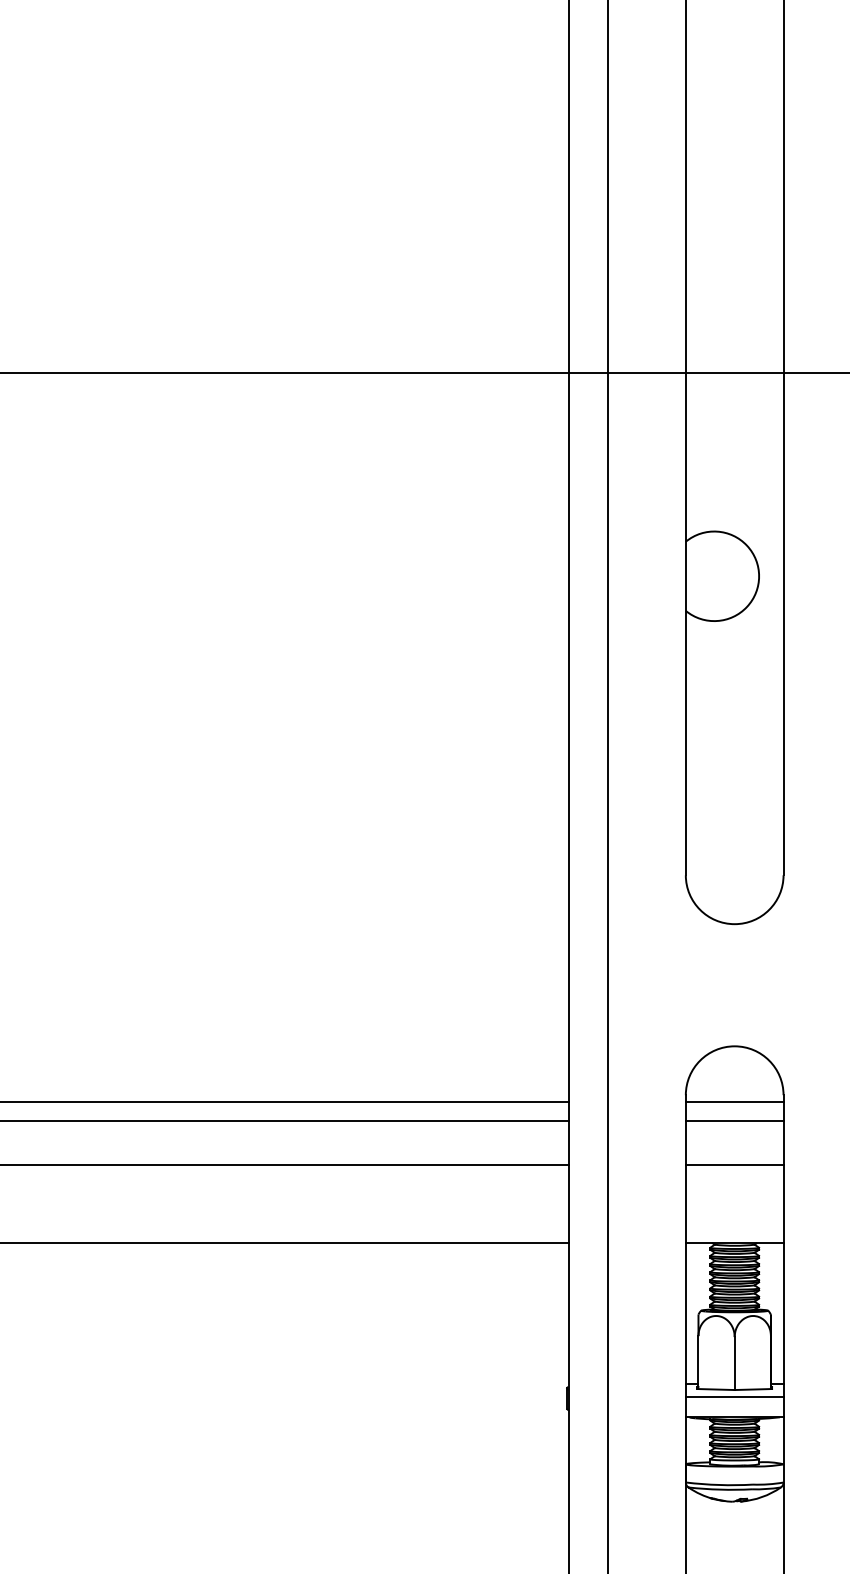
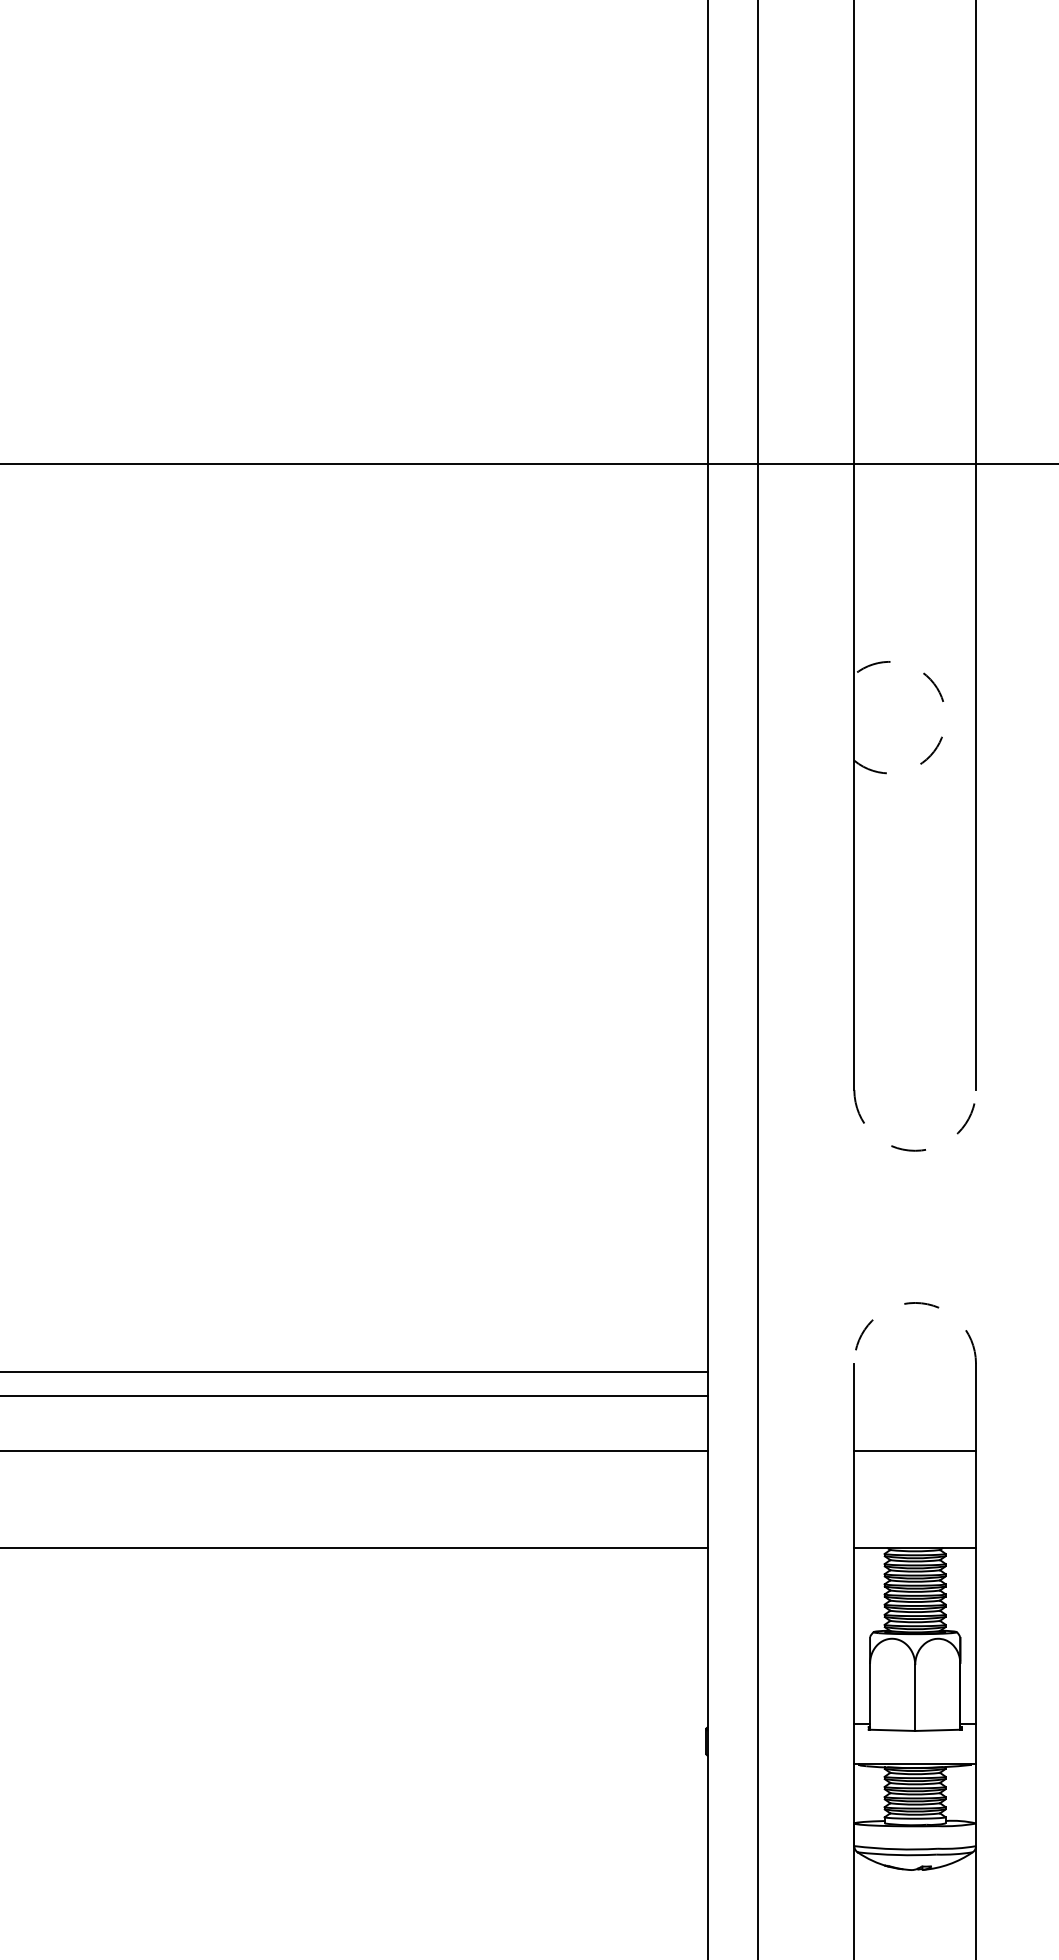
arc: (759, 576) -> (945, 717), solid -> dashed
arc: (734, 923) -> (915, 1150), solid -> dashed
arc: (734, 1045) -> (915, 1302), solid -> dashed
line: (734, 1101) -> (915, 1371), removed
line: (734, 1121) -> (915, 1396), removed
line: (734, 1396) -> (915, 1739), removed

